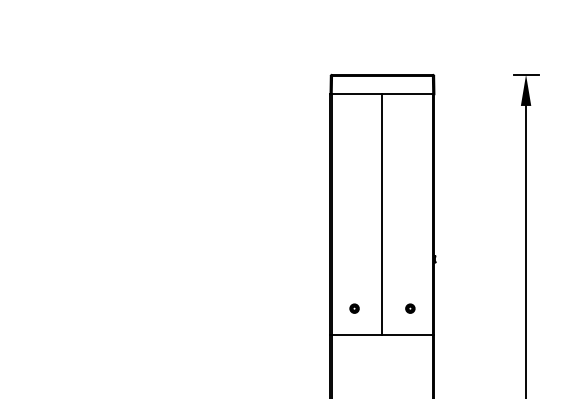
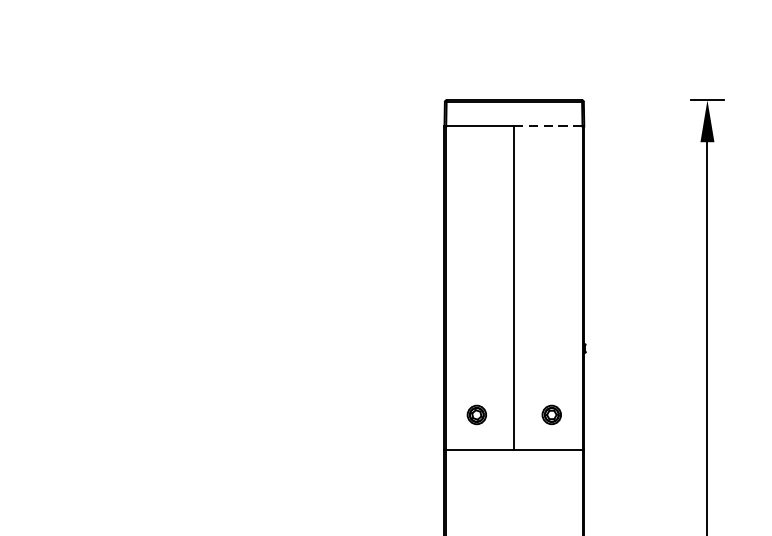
line: (407, 94) -> (548, 126), solid -> dashed
part: (354, 308) -> (476, 414), size x1.6
part: (410, 308) -> (552, 414), size x1.6

